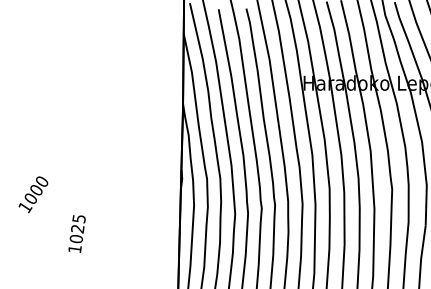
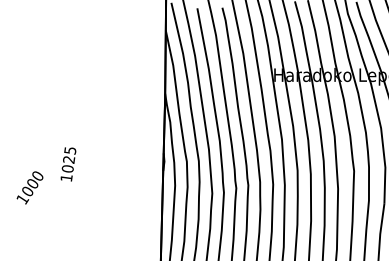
text: (32, 194) -> (29, 187), moved
text: (77, 234) -> (68, 164), moved

